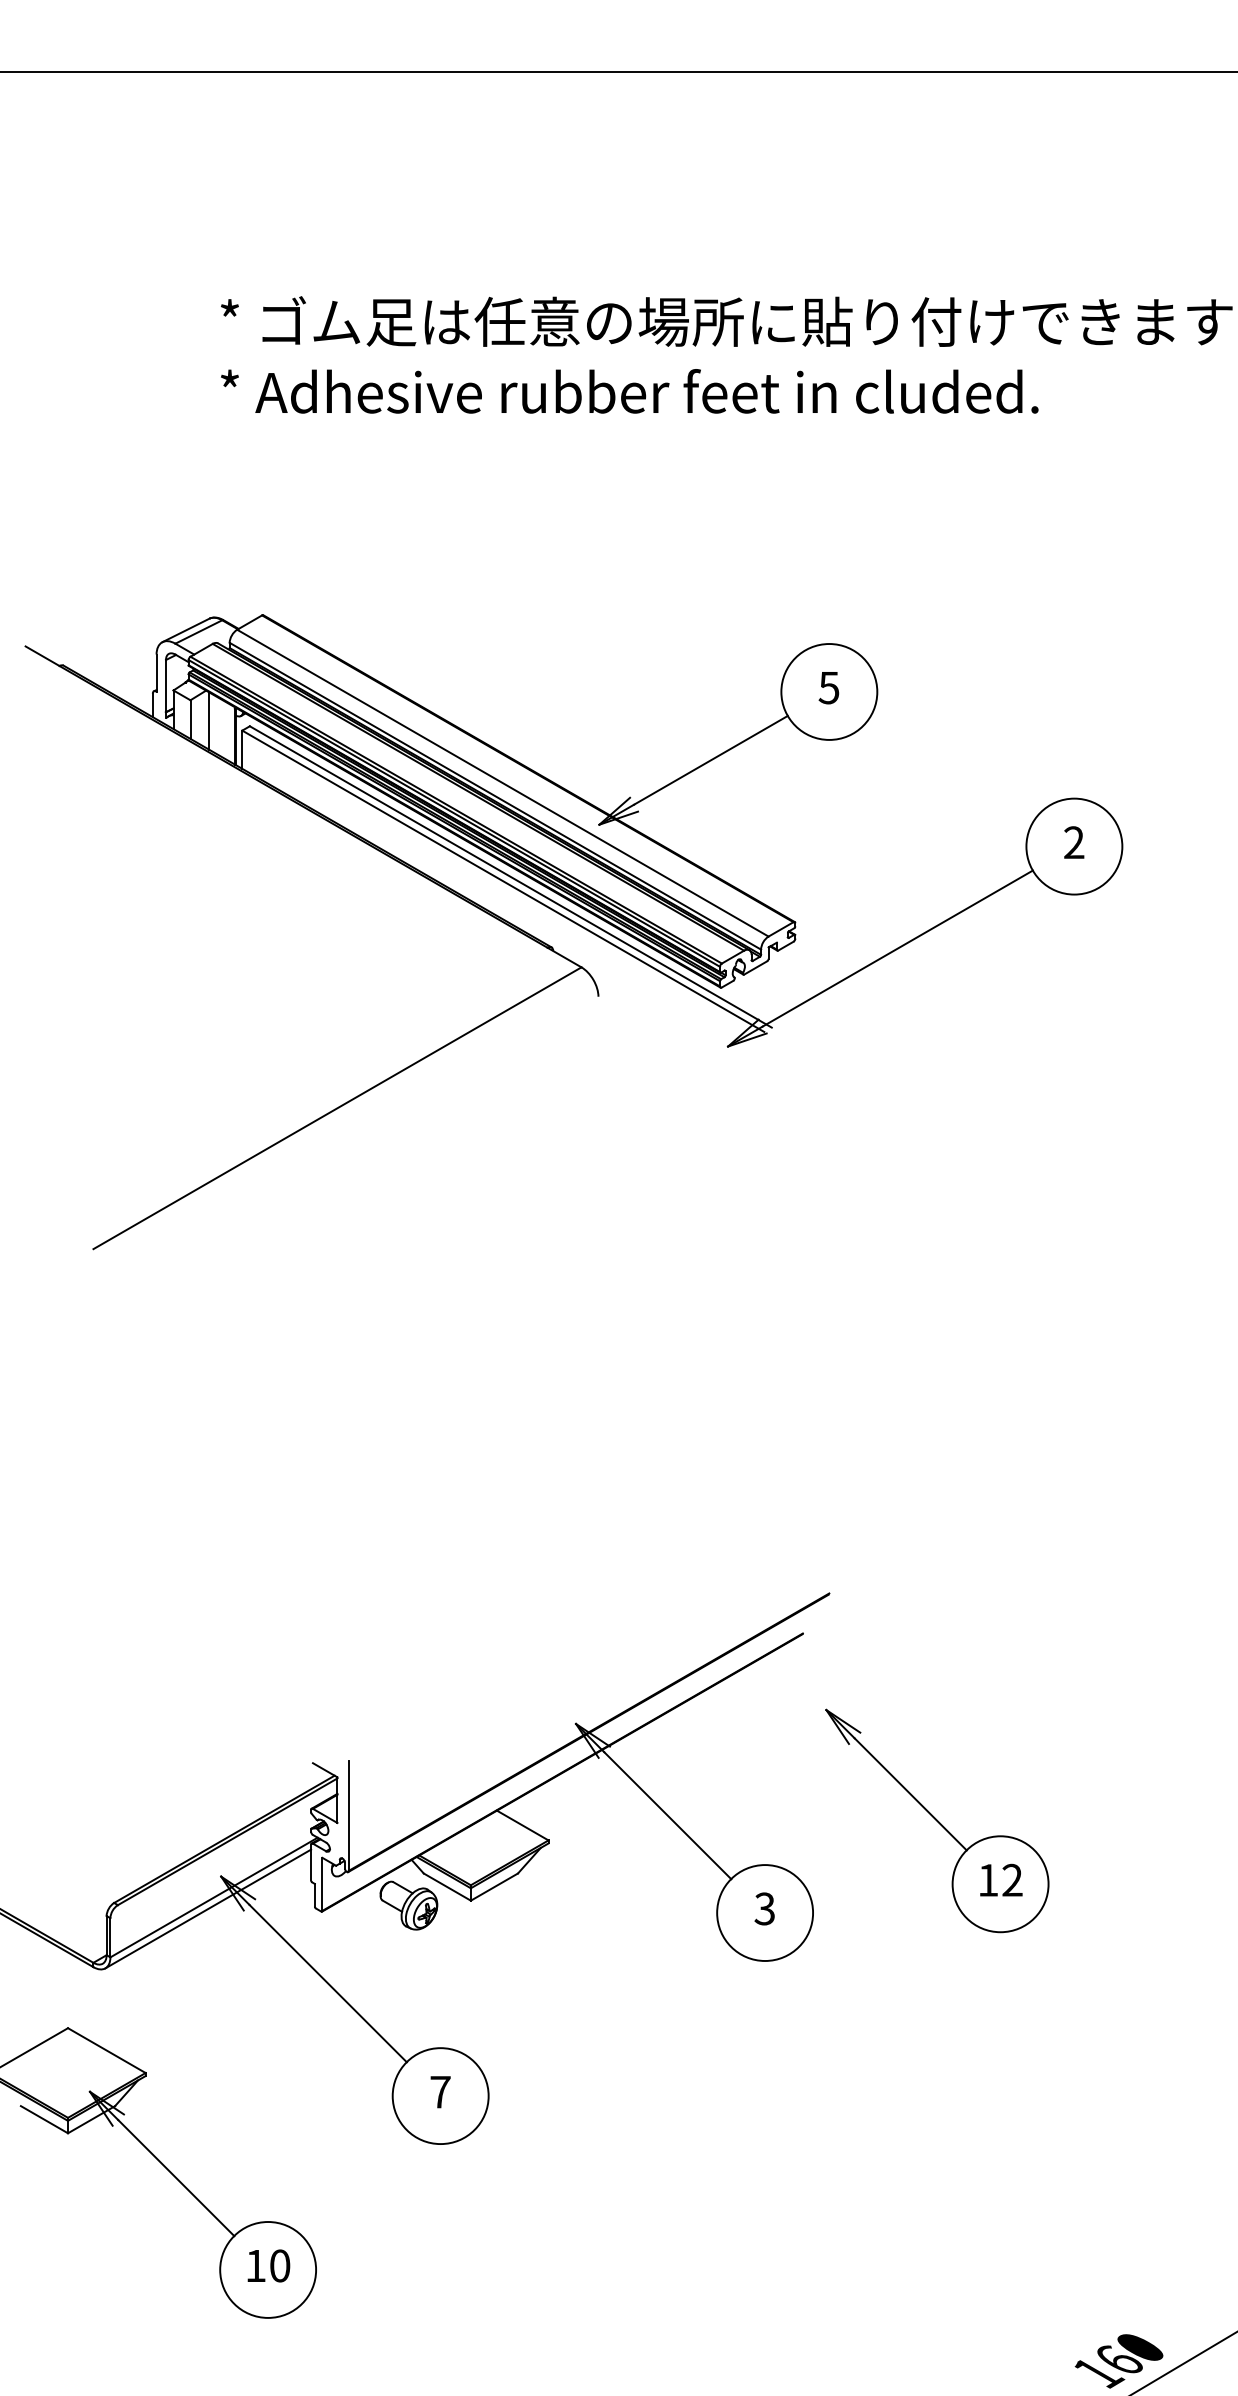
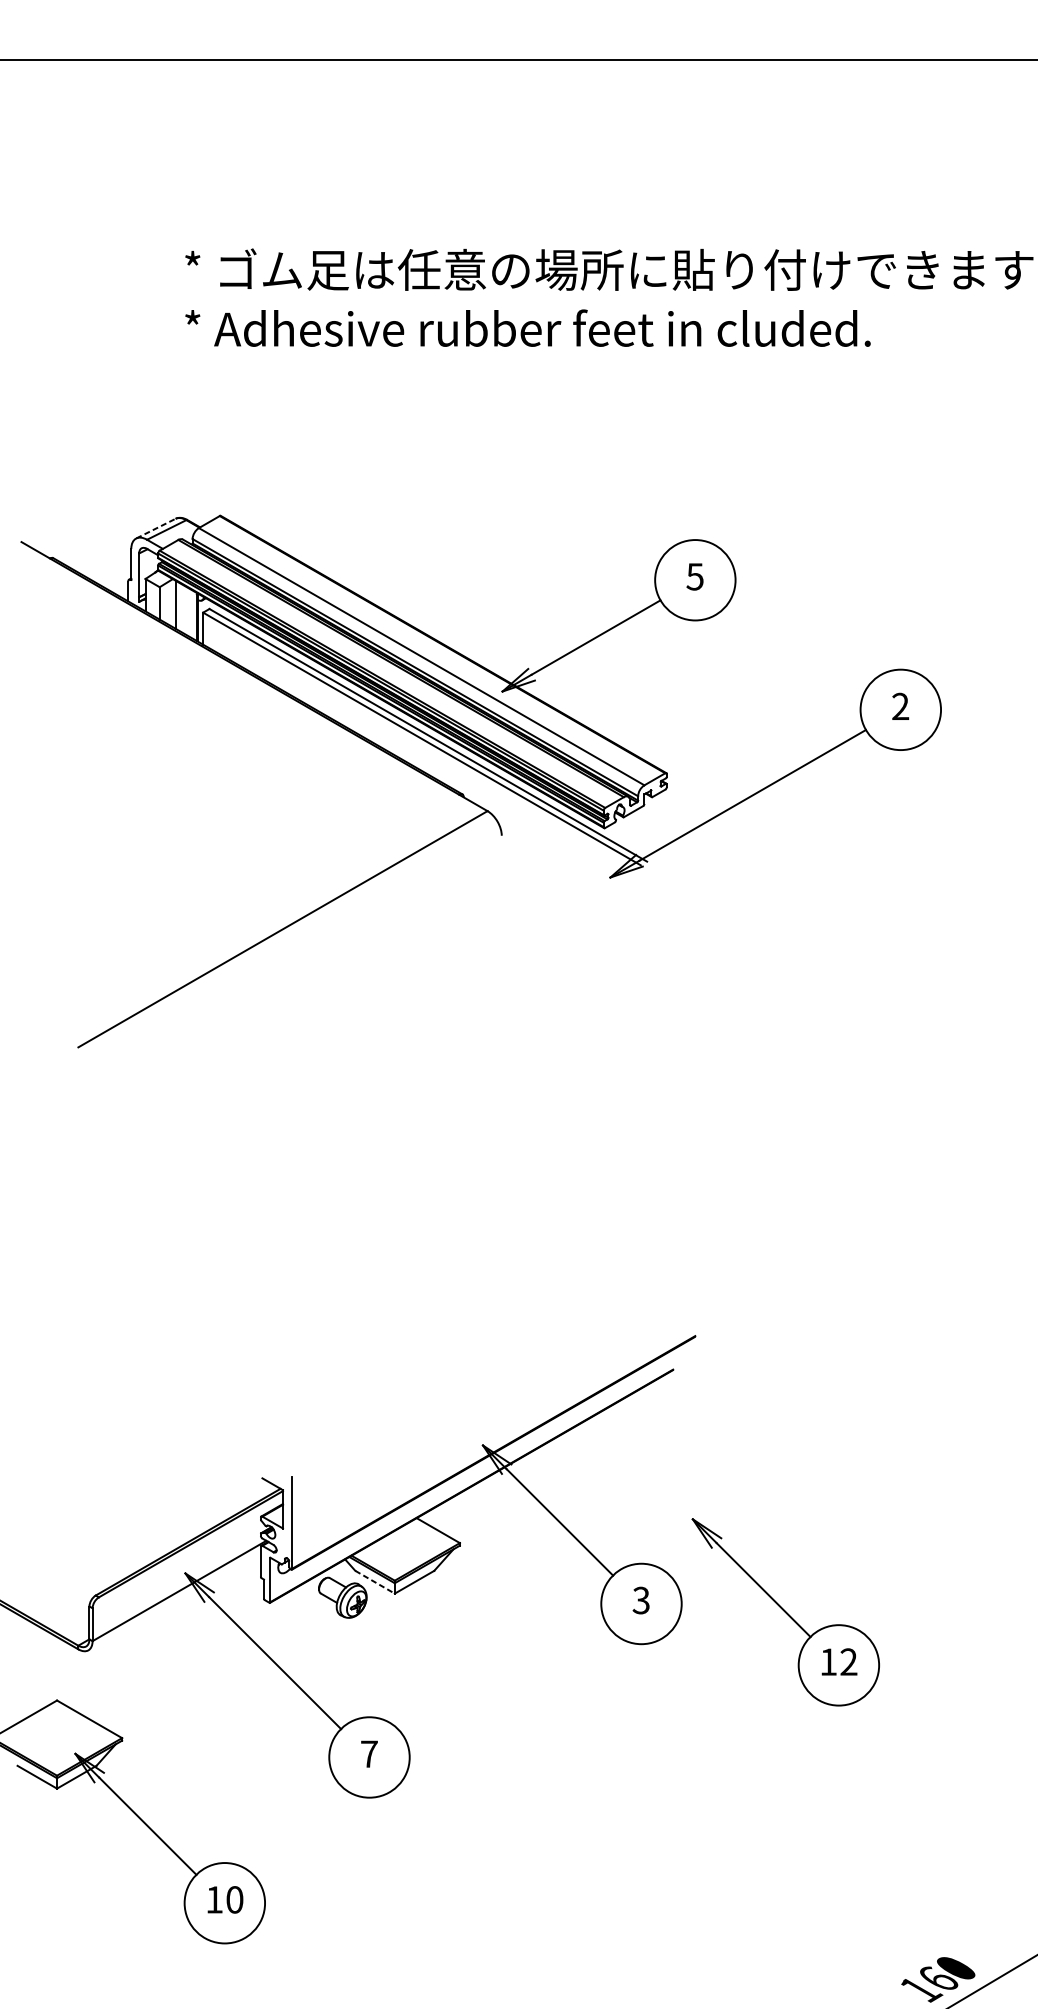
line: (186, 630) -> (156, 528), solid -> dashed
part: (937, 1820) -> (786, 1611), moved
line: (447, 1887) -> (375, 1582), solid -> dashed
line: (208, 1908) -> (174, 1600), removed

